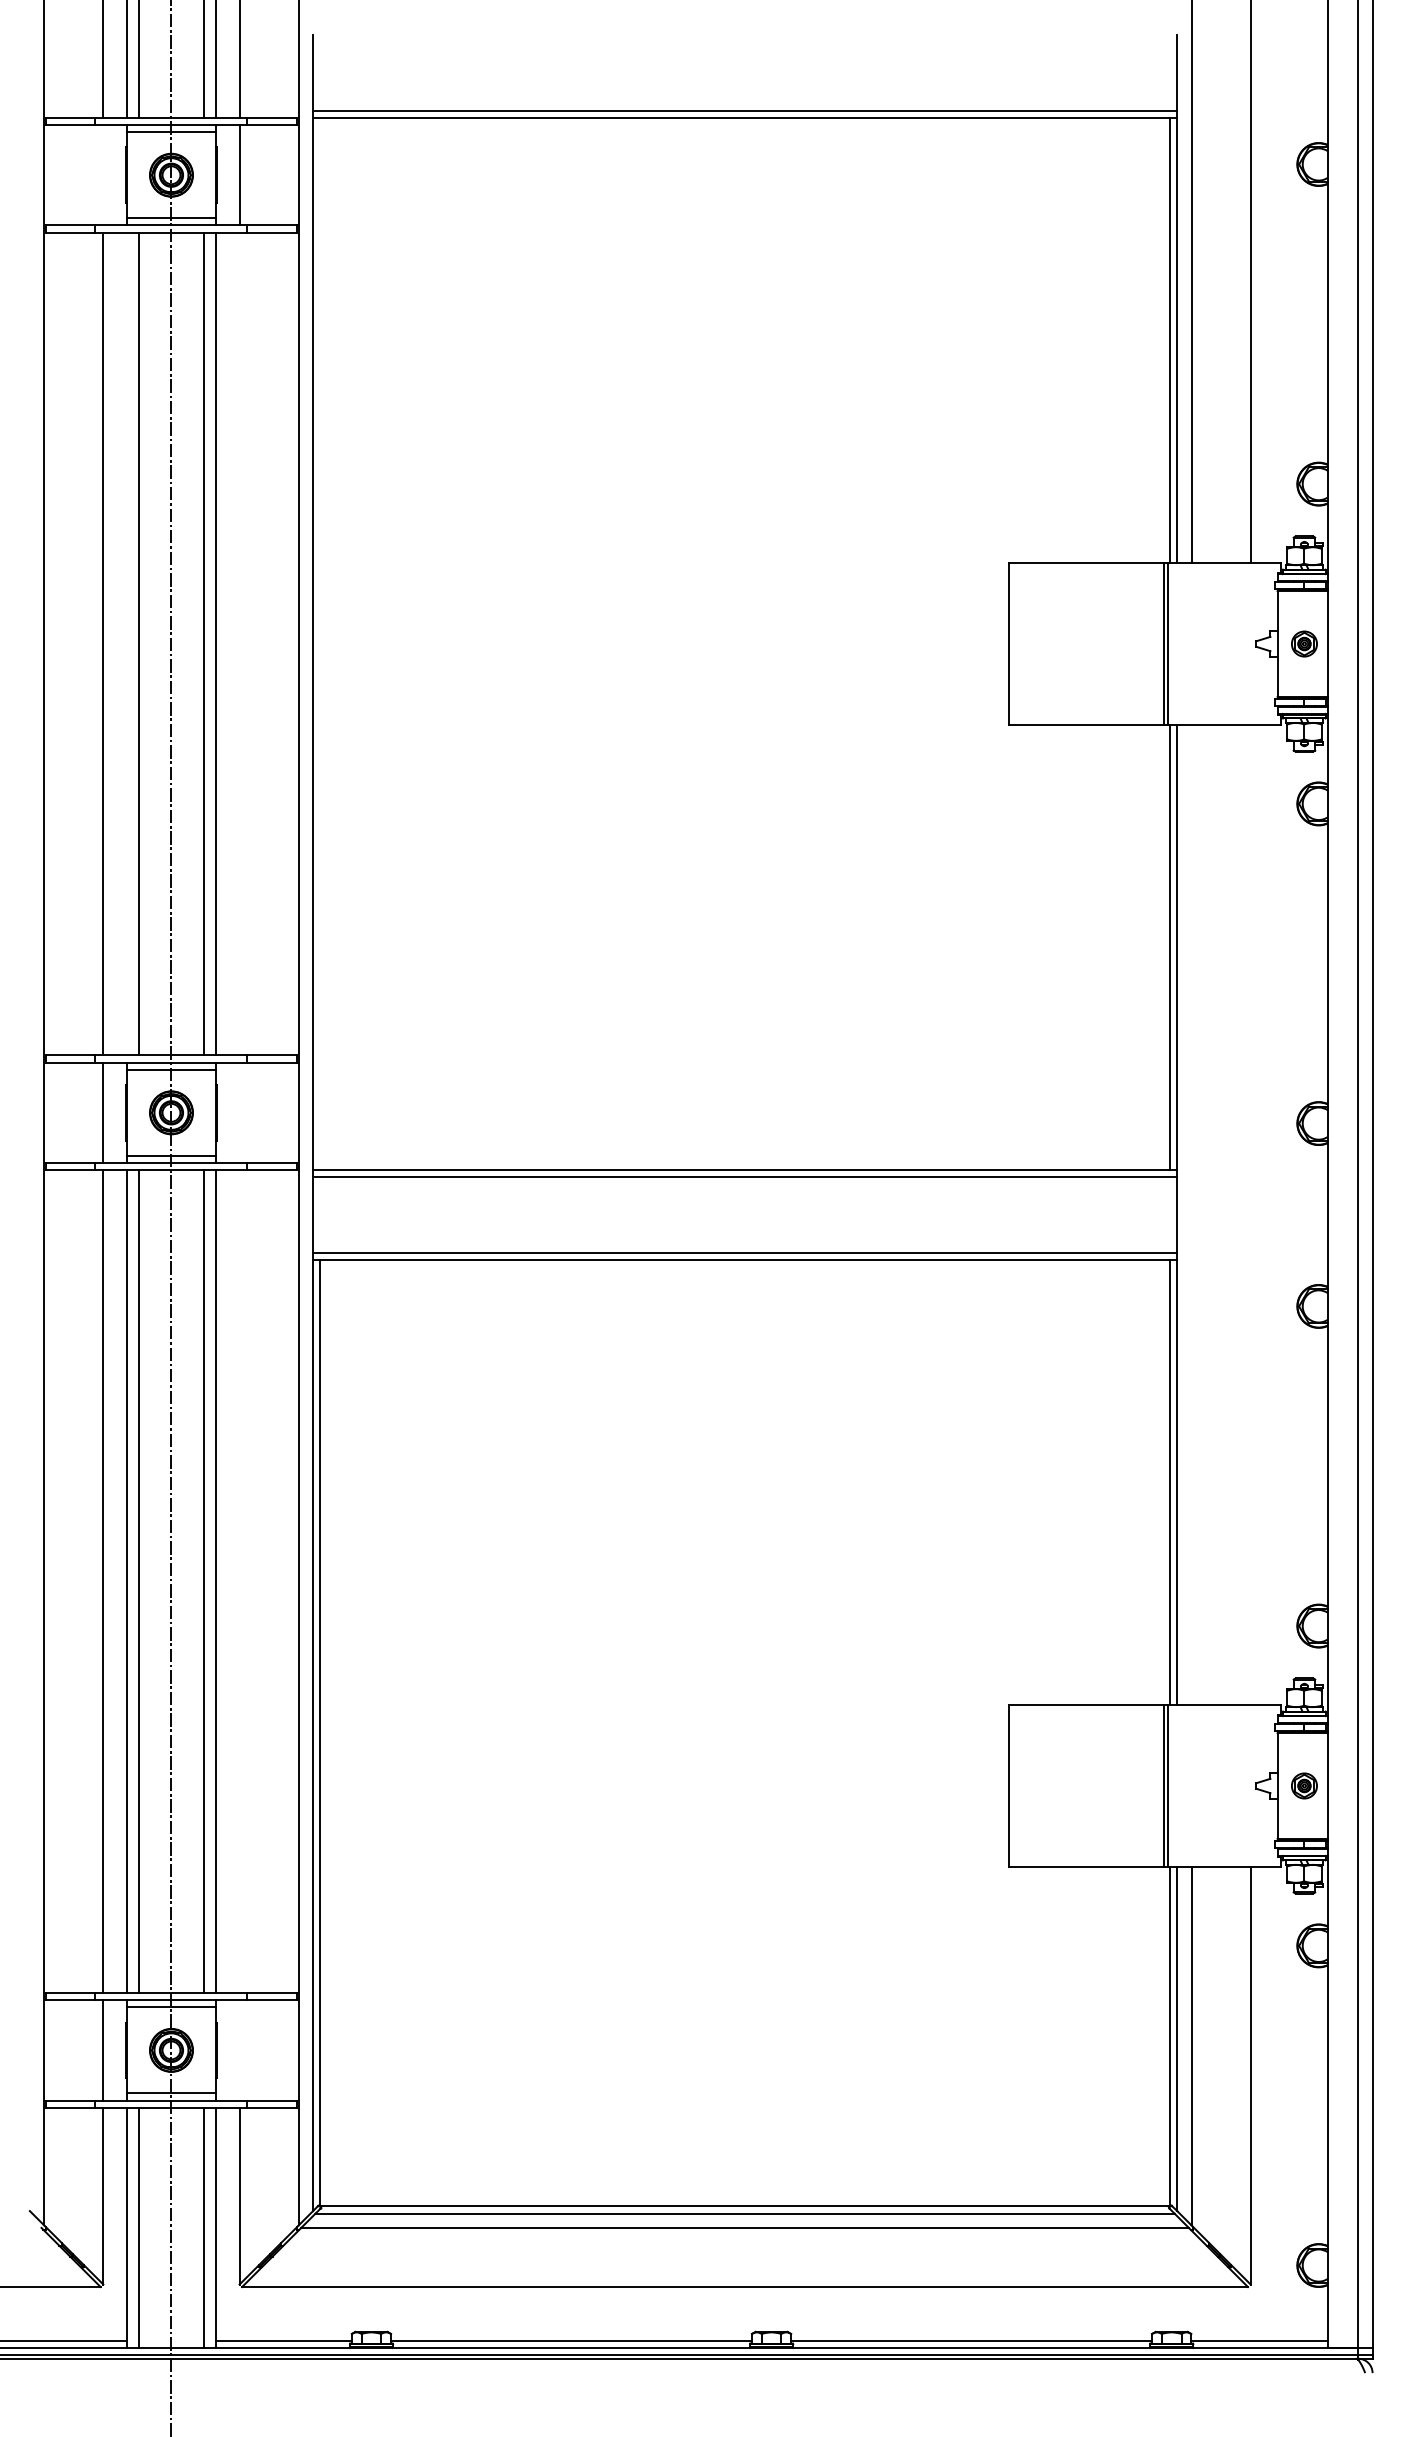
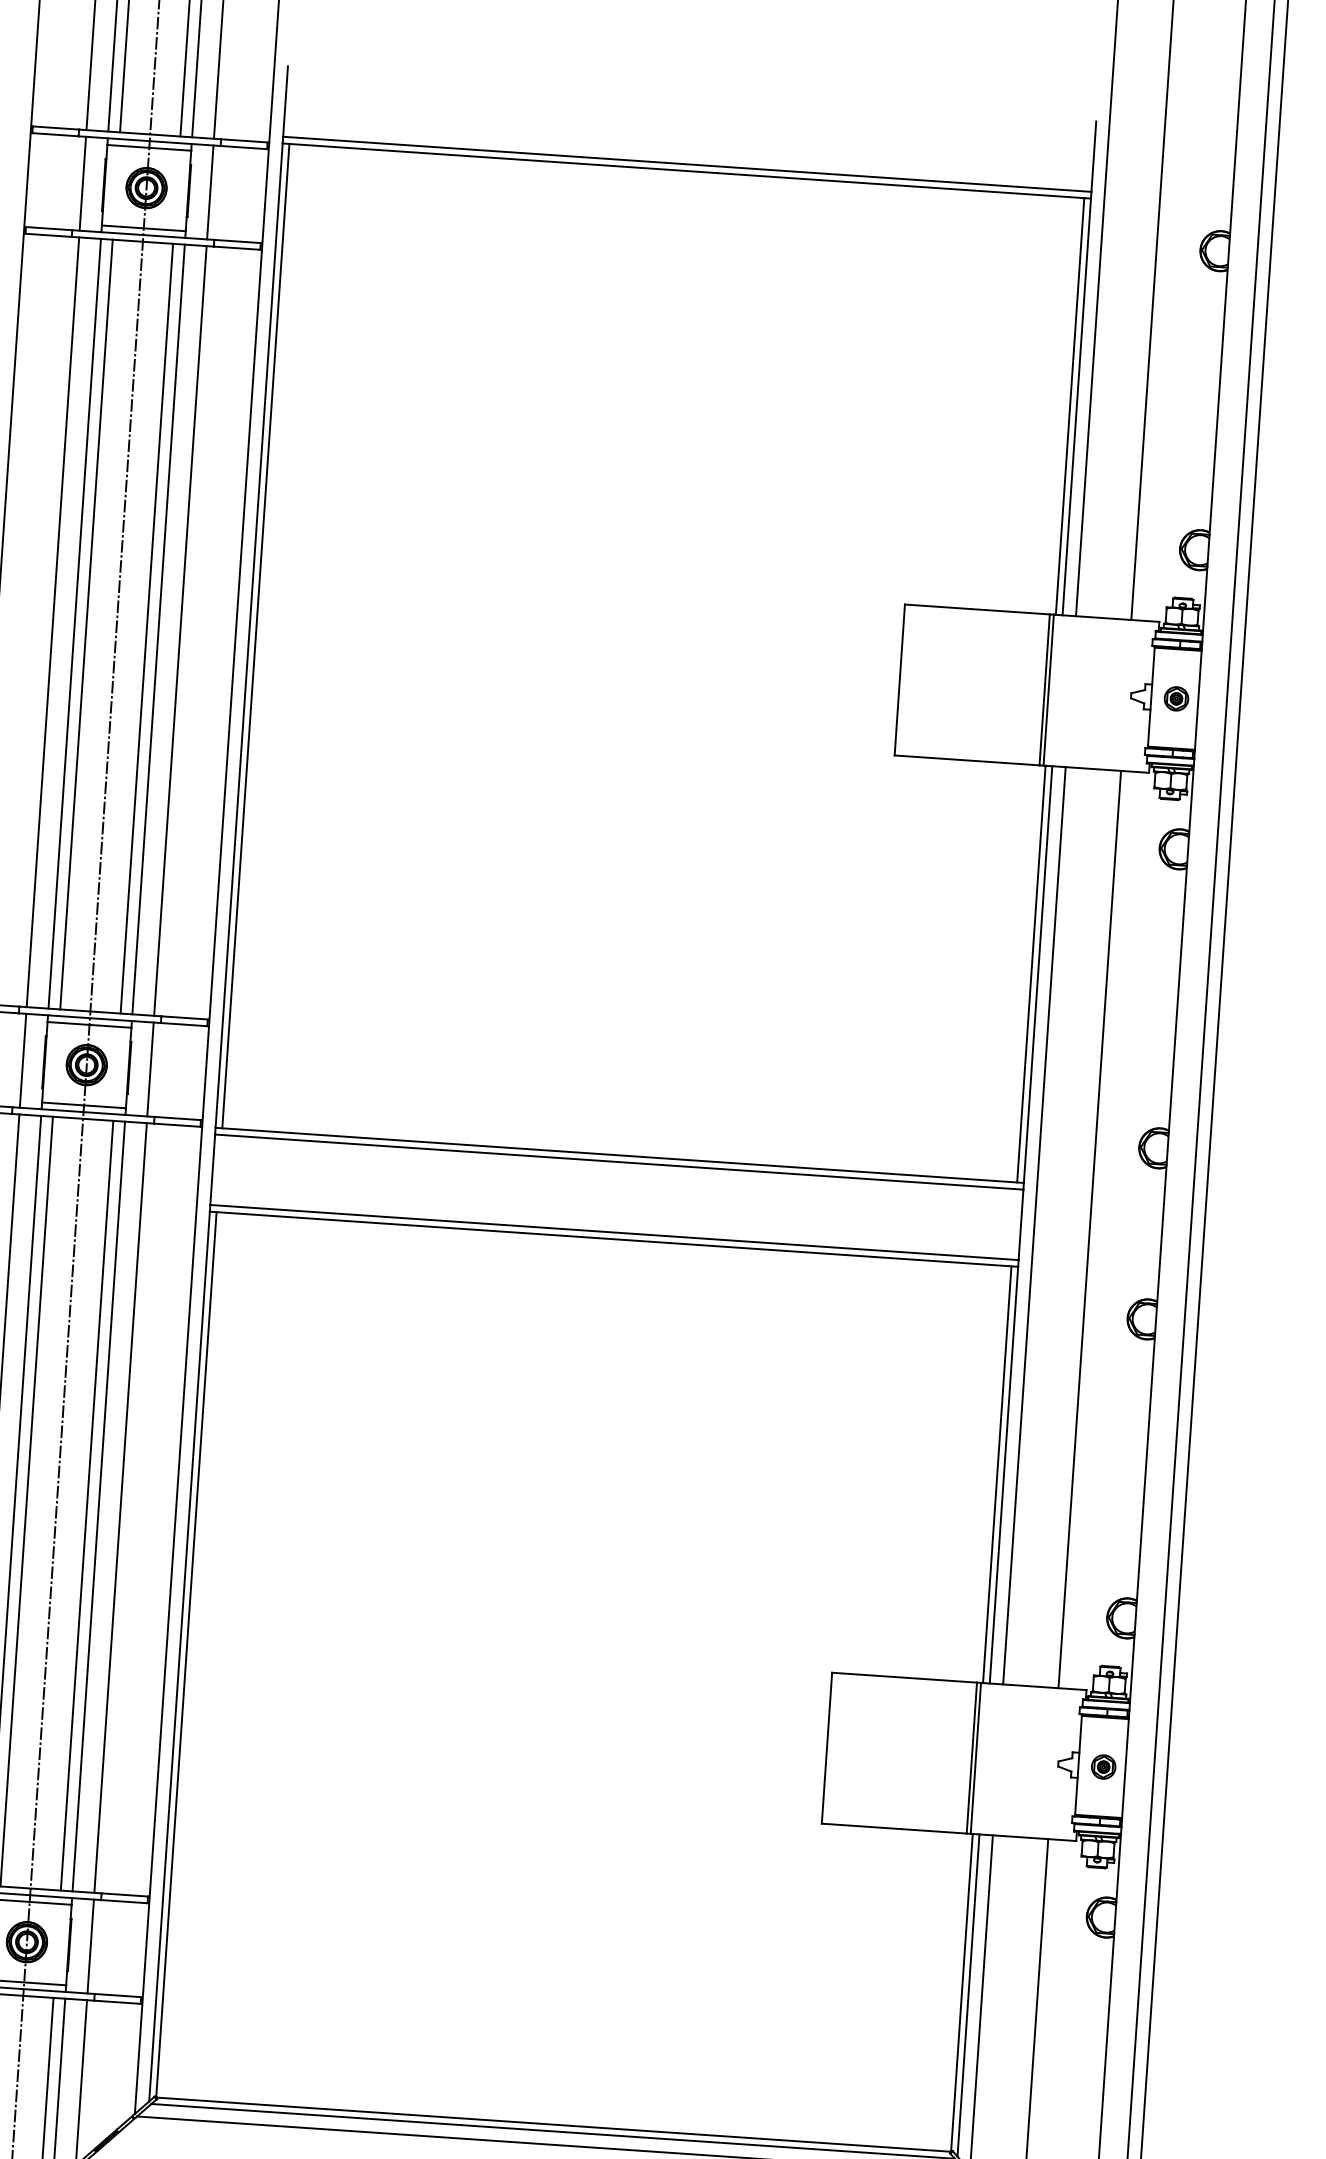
line: (103, 175) -> (82, 183), added
line: (126, 643) -> (74, 623), added
line: (239, 643) -> (180, 630), added
line: (320, 643) -> (256, 635), added
line: (239, 1112) -> (150, 1069), added
line: (1191, 1214) -> (1034, 1225), added
line: (1250, 1214) -> (1089, 1229), added
line: (239, 1581) -> (120, 1507), added
line: (239, 2050) -> (90, 1946), added

